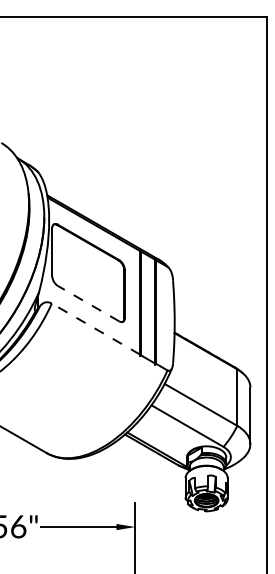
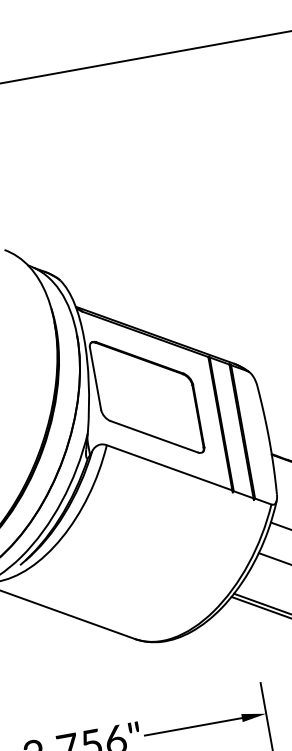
line: (88, 303) -> (154, 436), dashed -> solid
line: (95, 329) -> (169, 468), dashed -> solid

